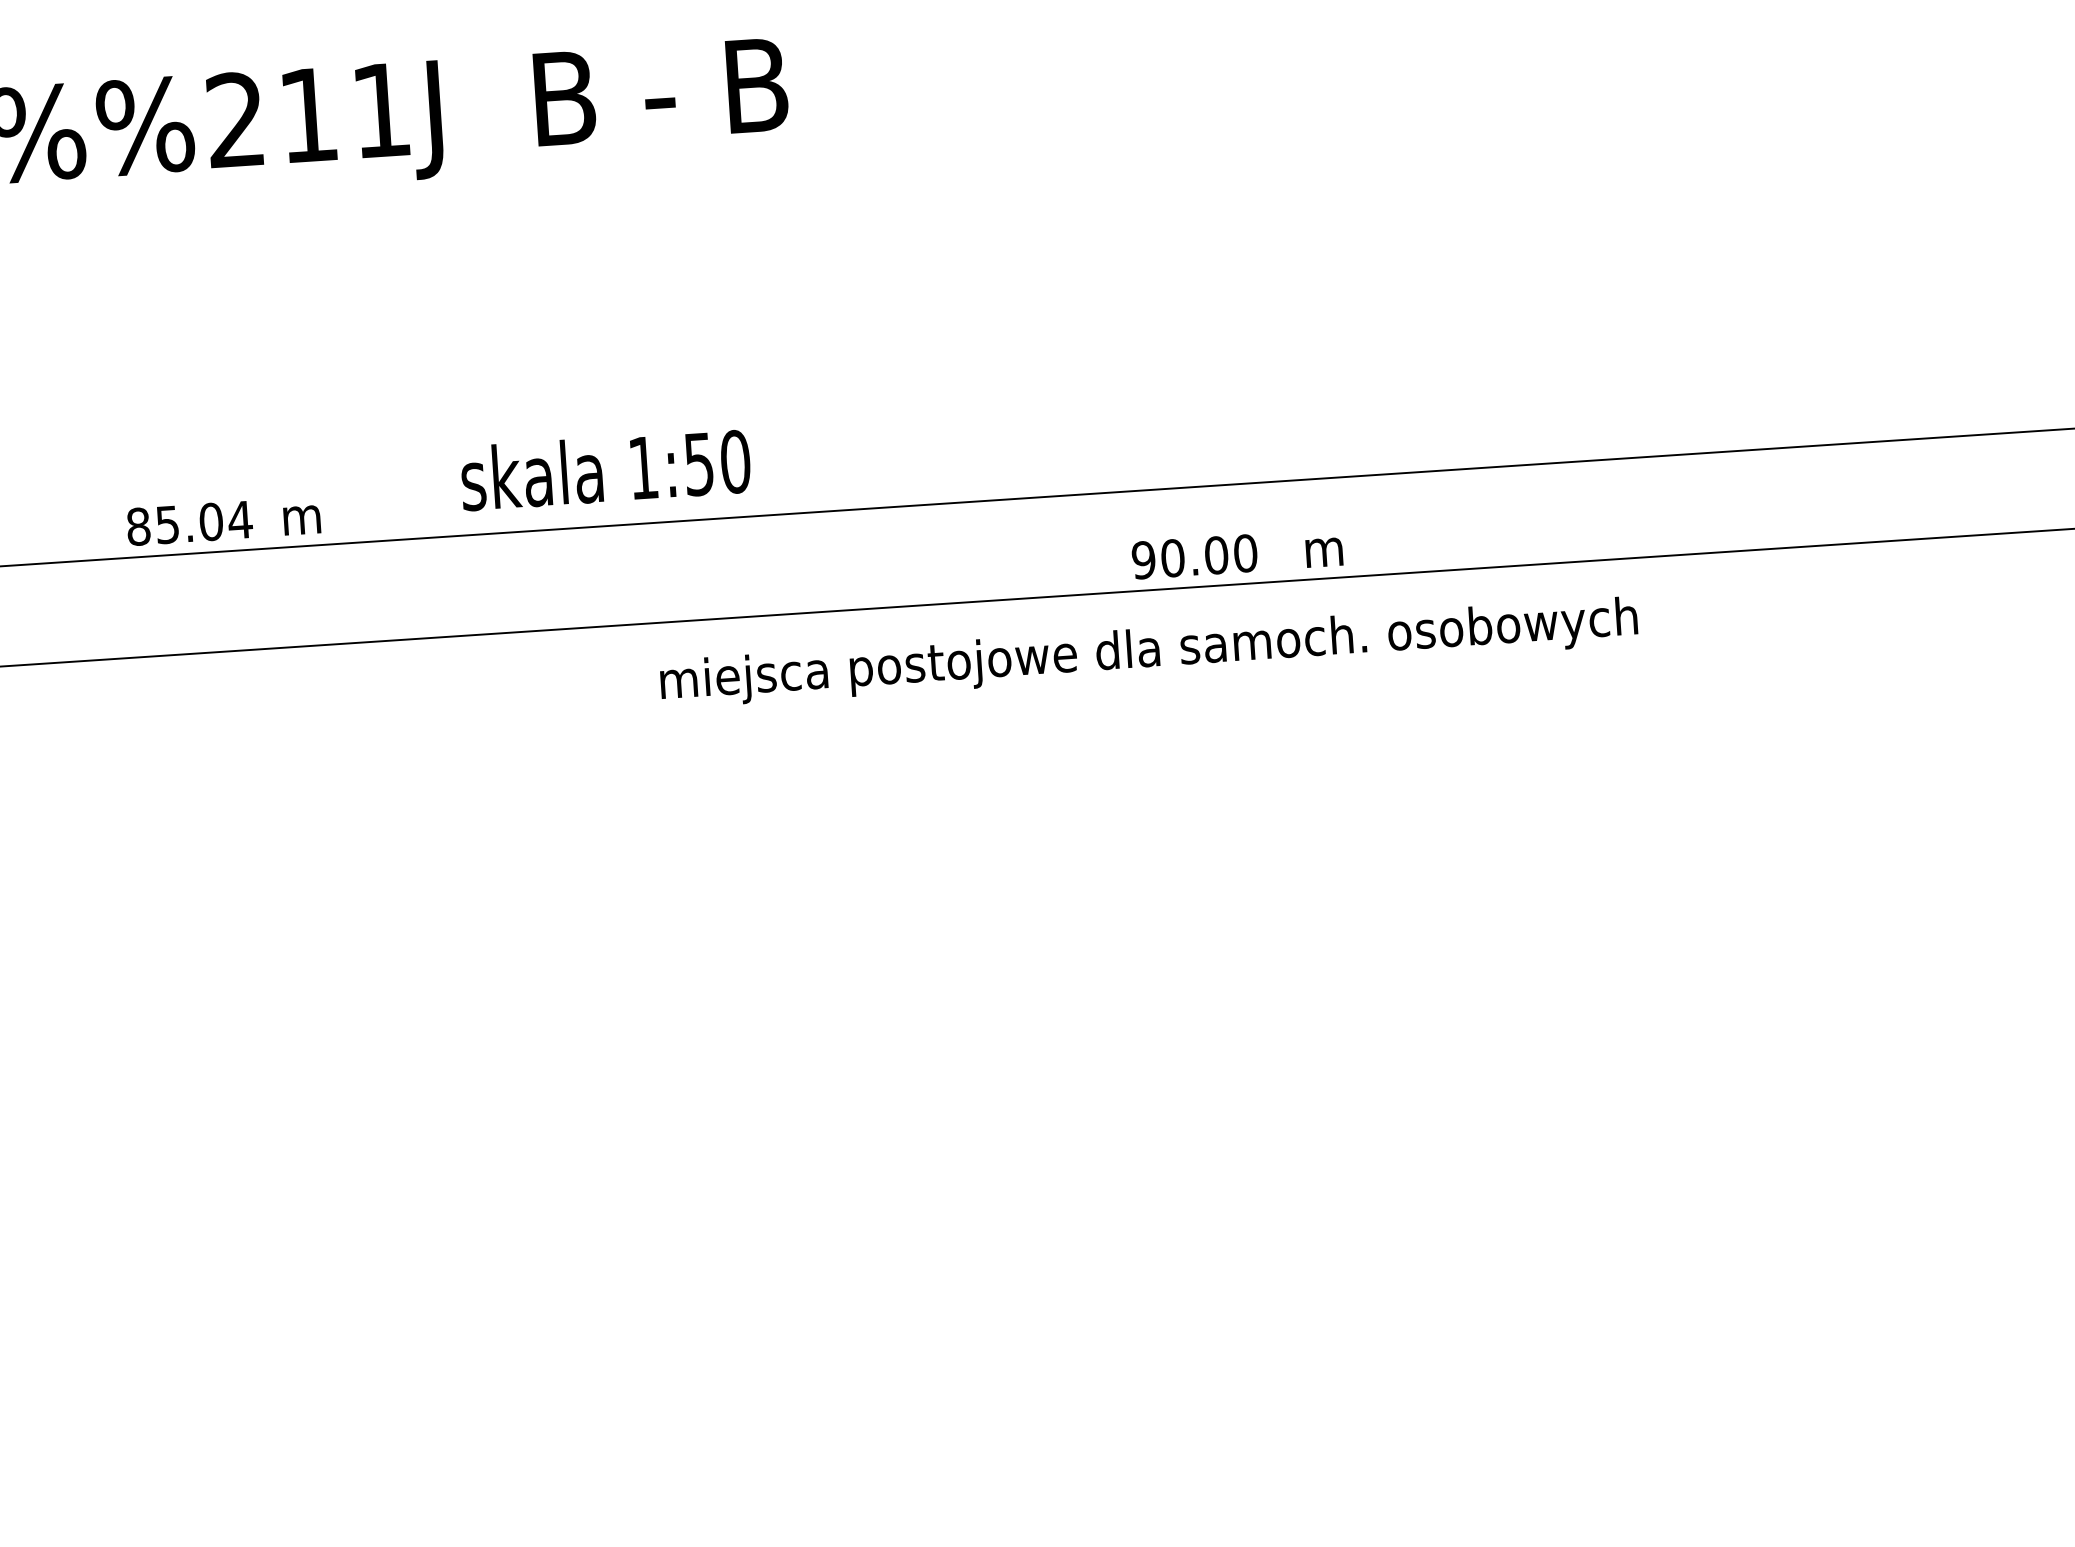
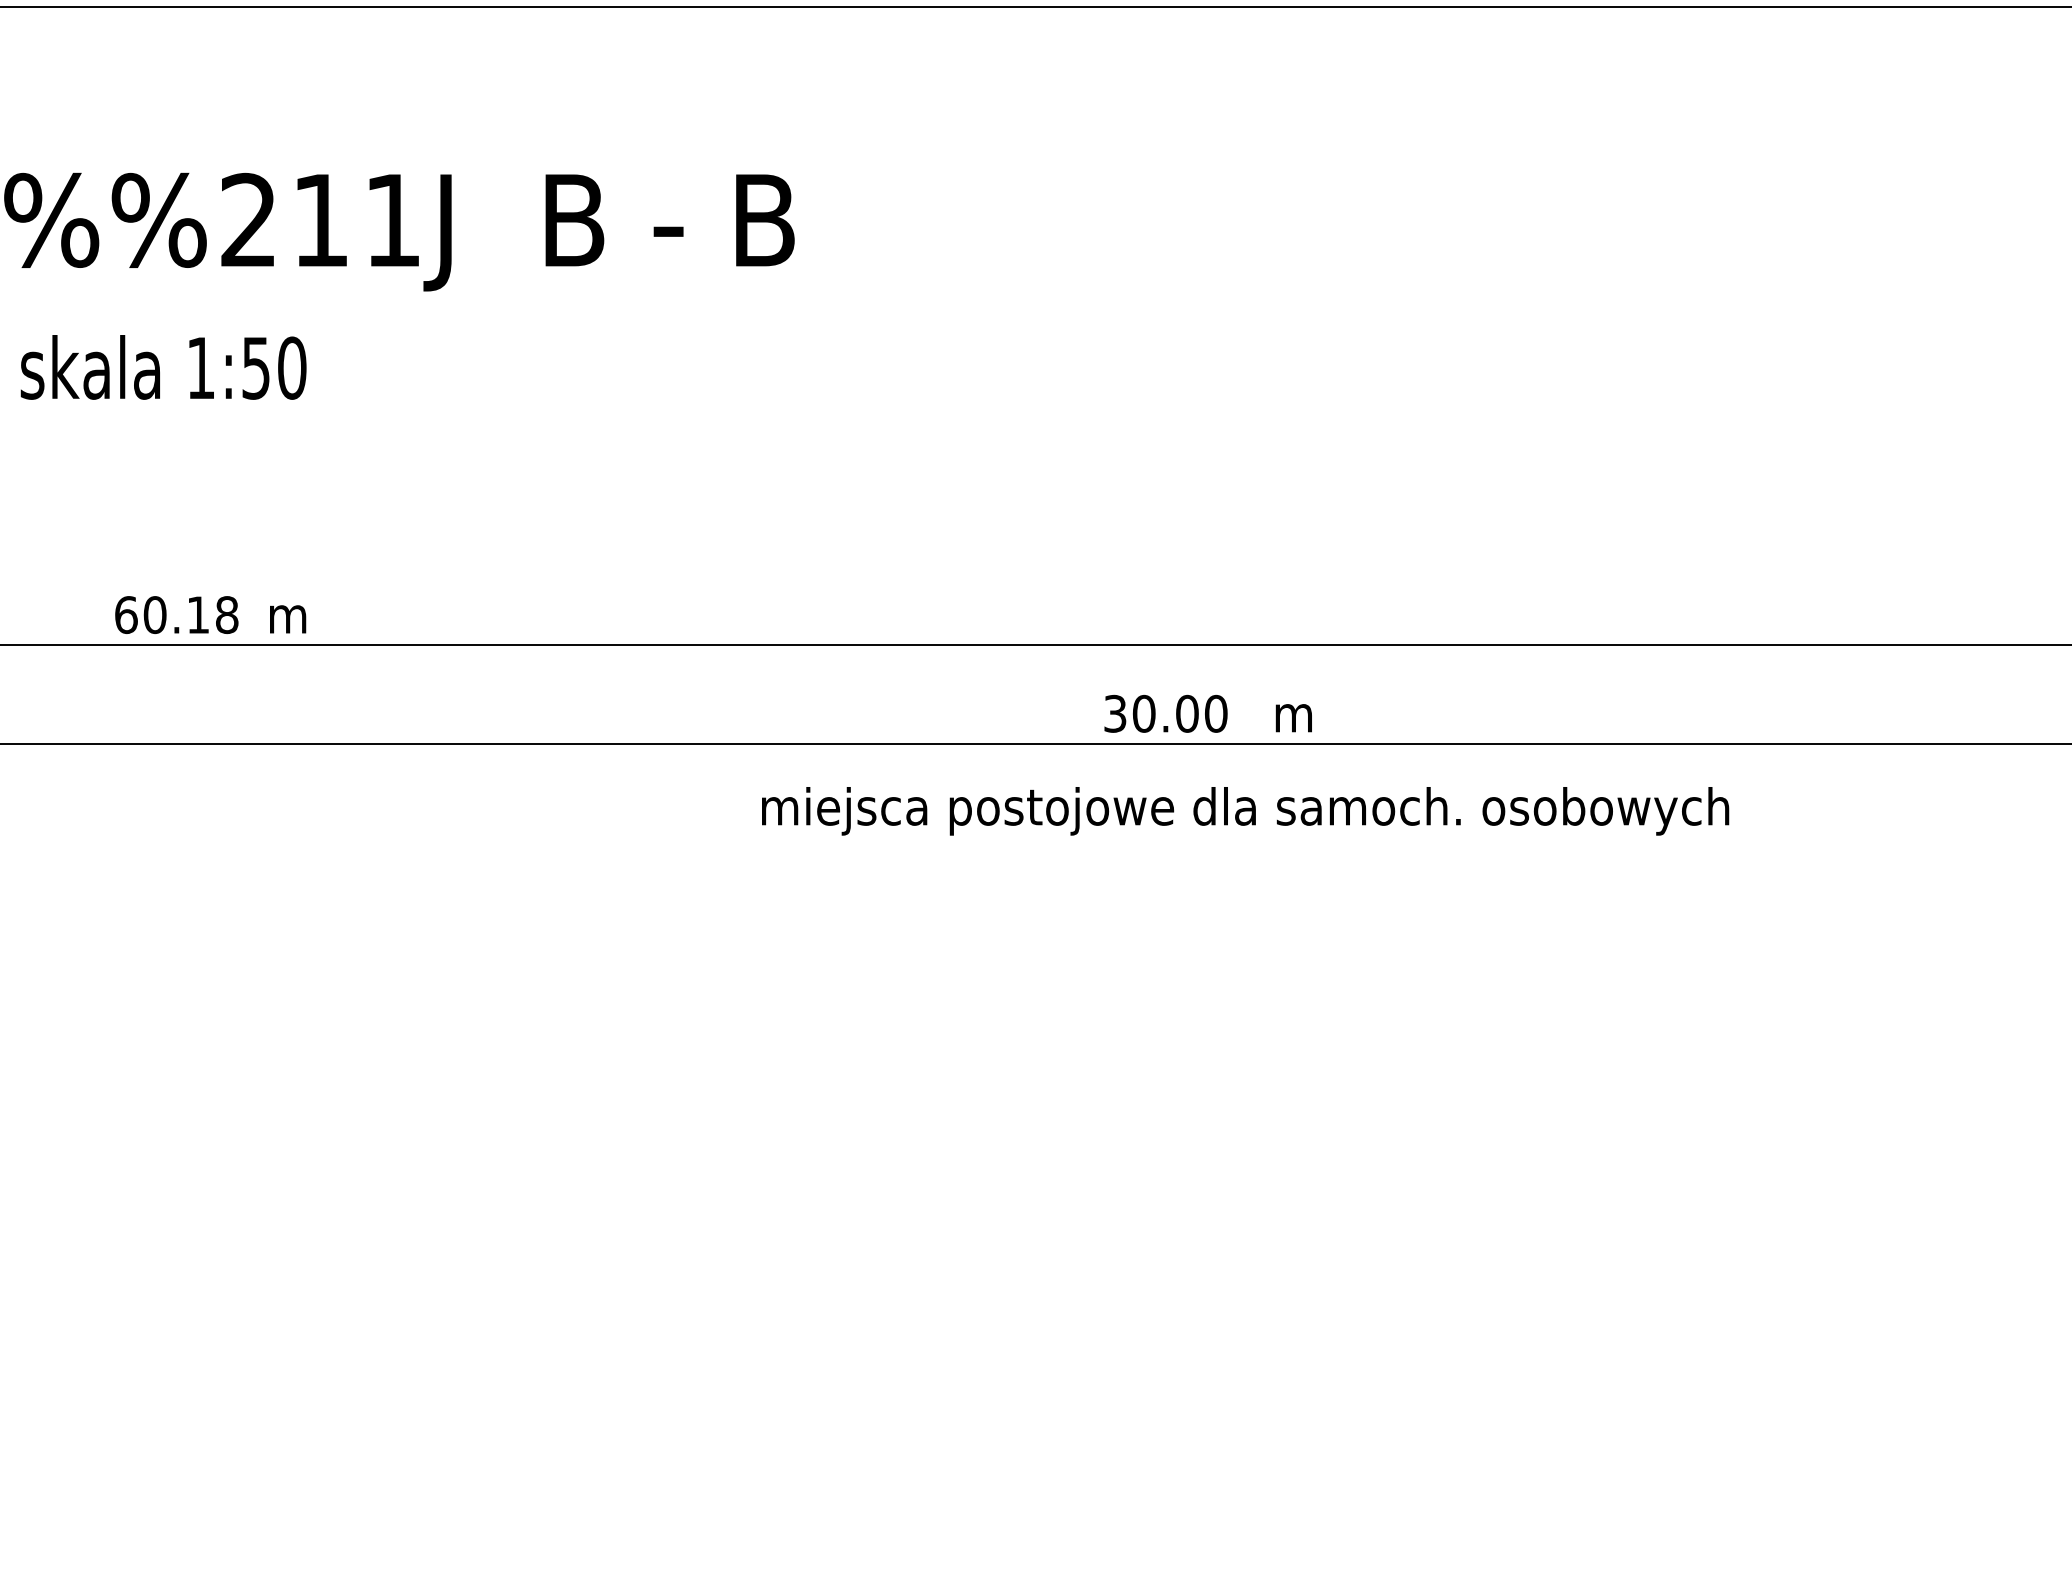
text: (605, 469) -> (163, 367), moved
text: (190, 523) -> (177, 615), 85.04 -> 60.18
text: (1143, 559) -> (1115, 713), 90.00 -> 30.00
text: (1149, 652) -> (1245, 811), moved

